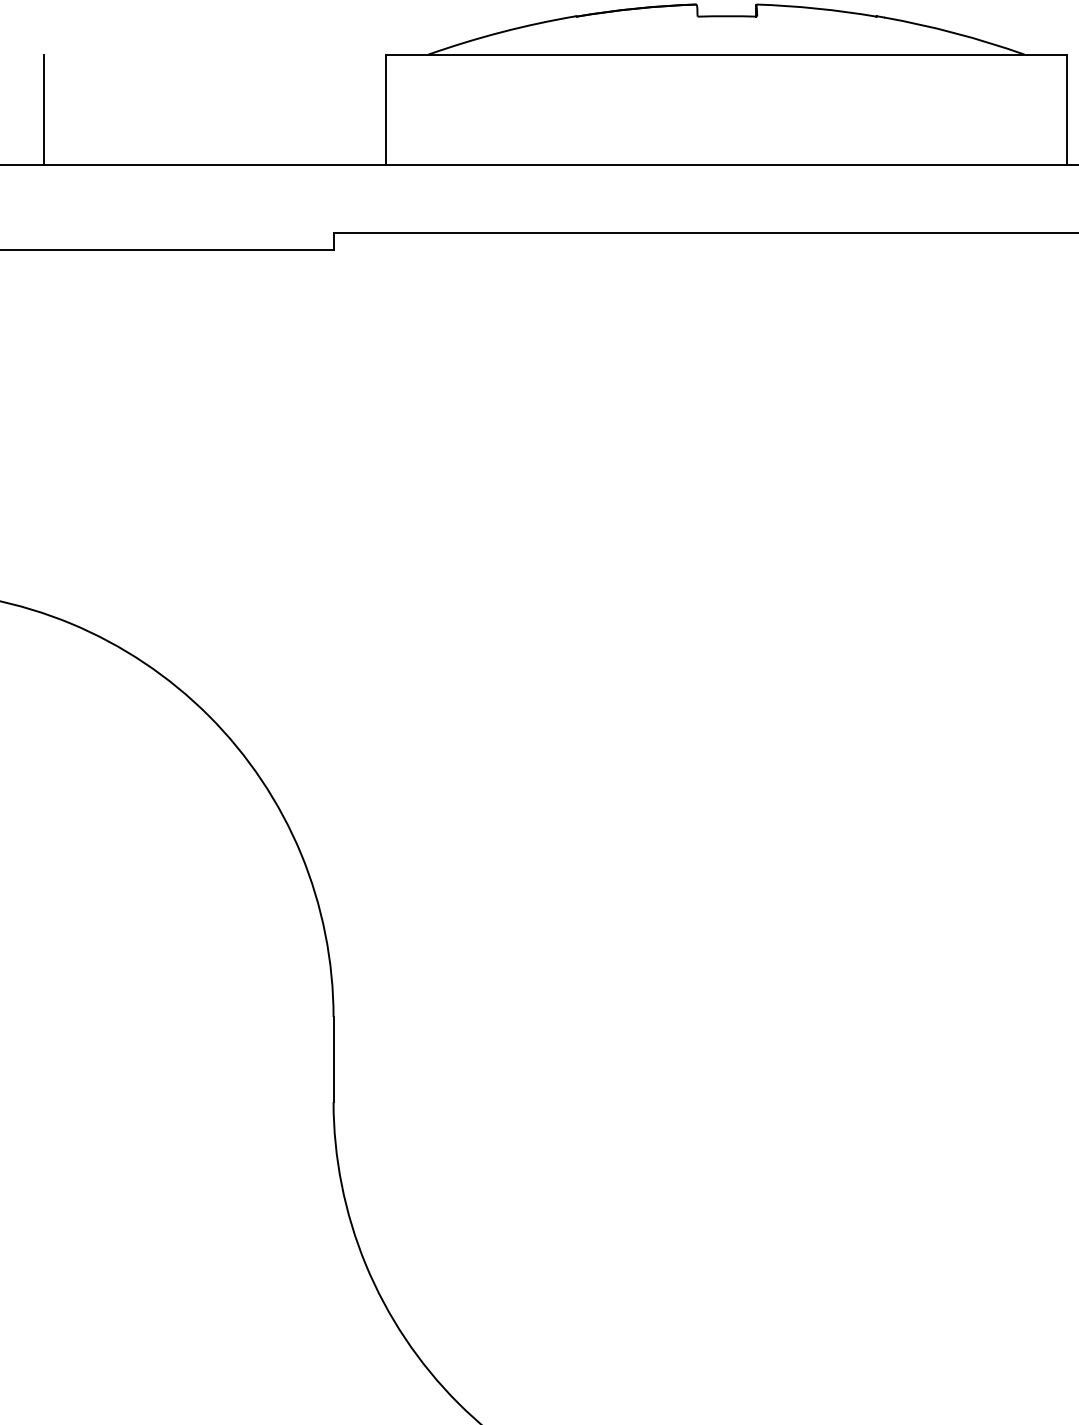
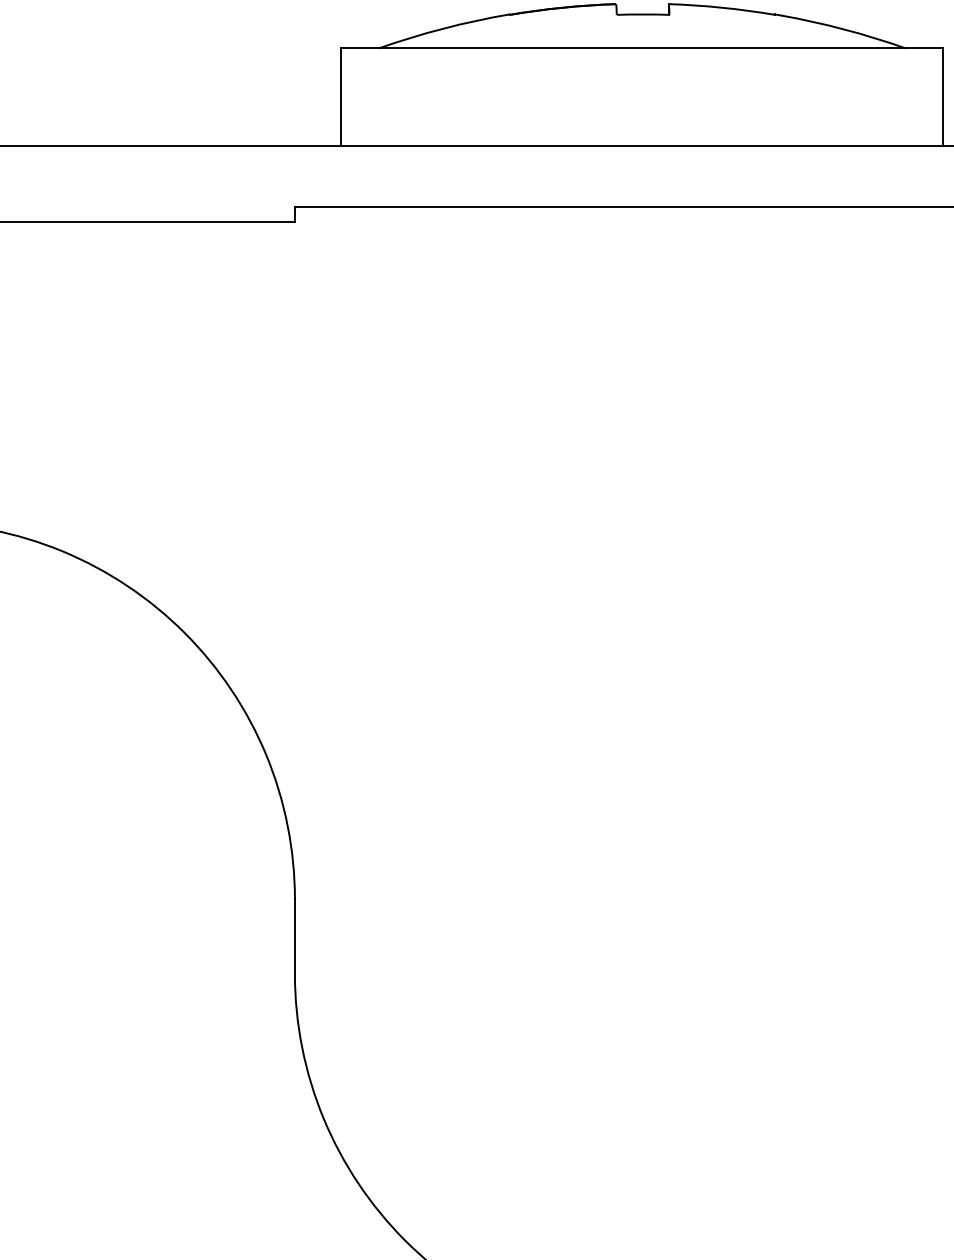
line: (44, 110) -> (39, 97), removed

